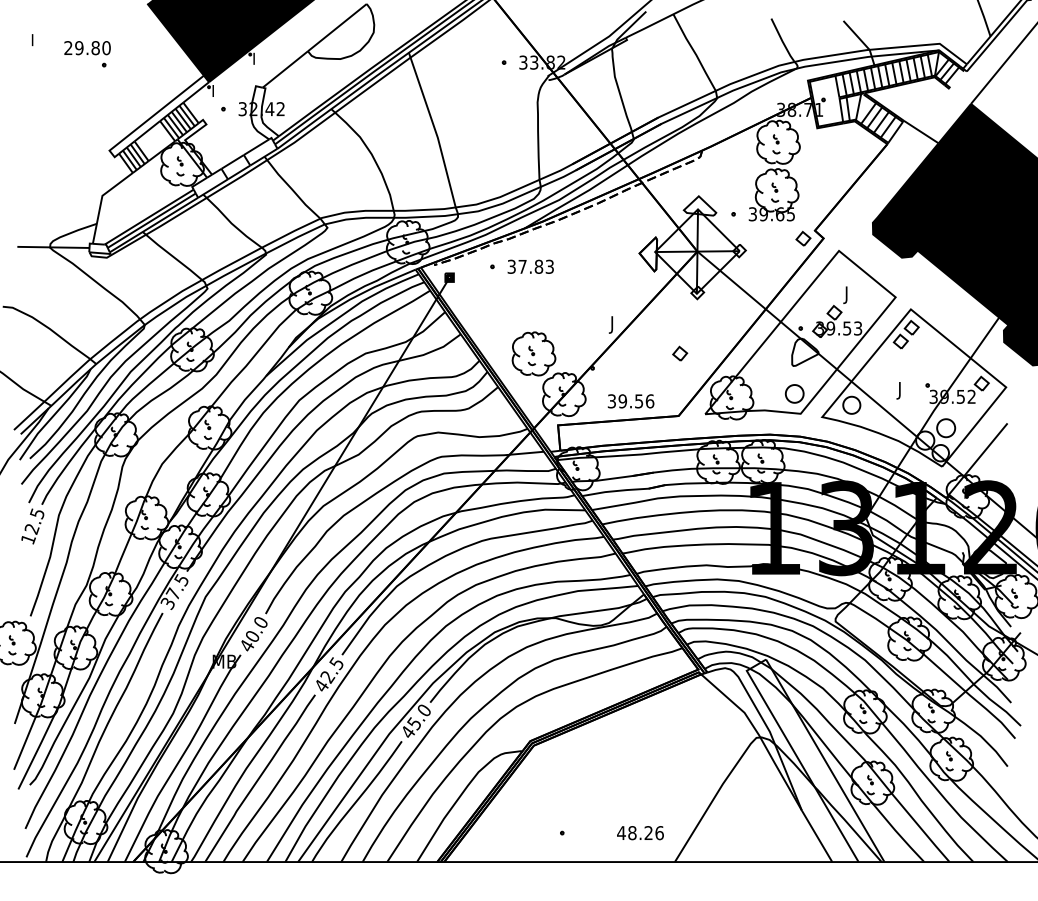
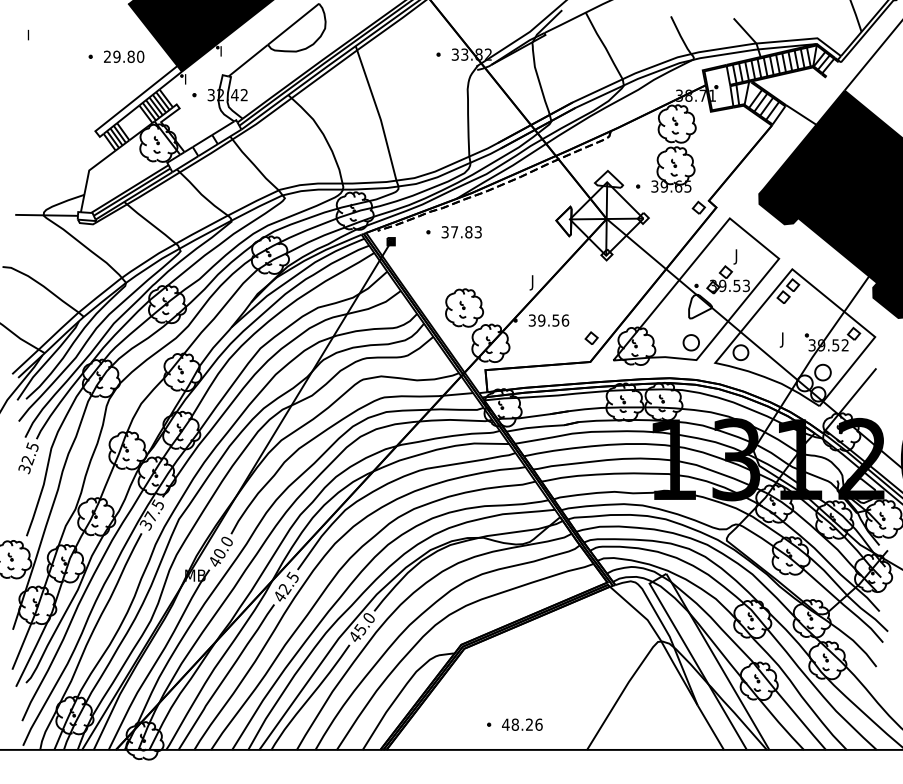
text: (87, 48) -> (124, 57), moved
part: (680, 353) -> (591, 338), moved
text: (630, 401) -> (548, 320), moved
text: (28, 539) -> (24, 469), 12.5 -> 32.5
text: (640, 833) -> (522, 725), moved

